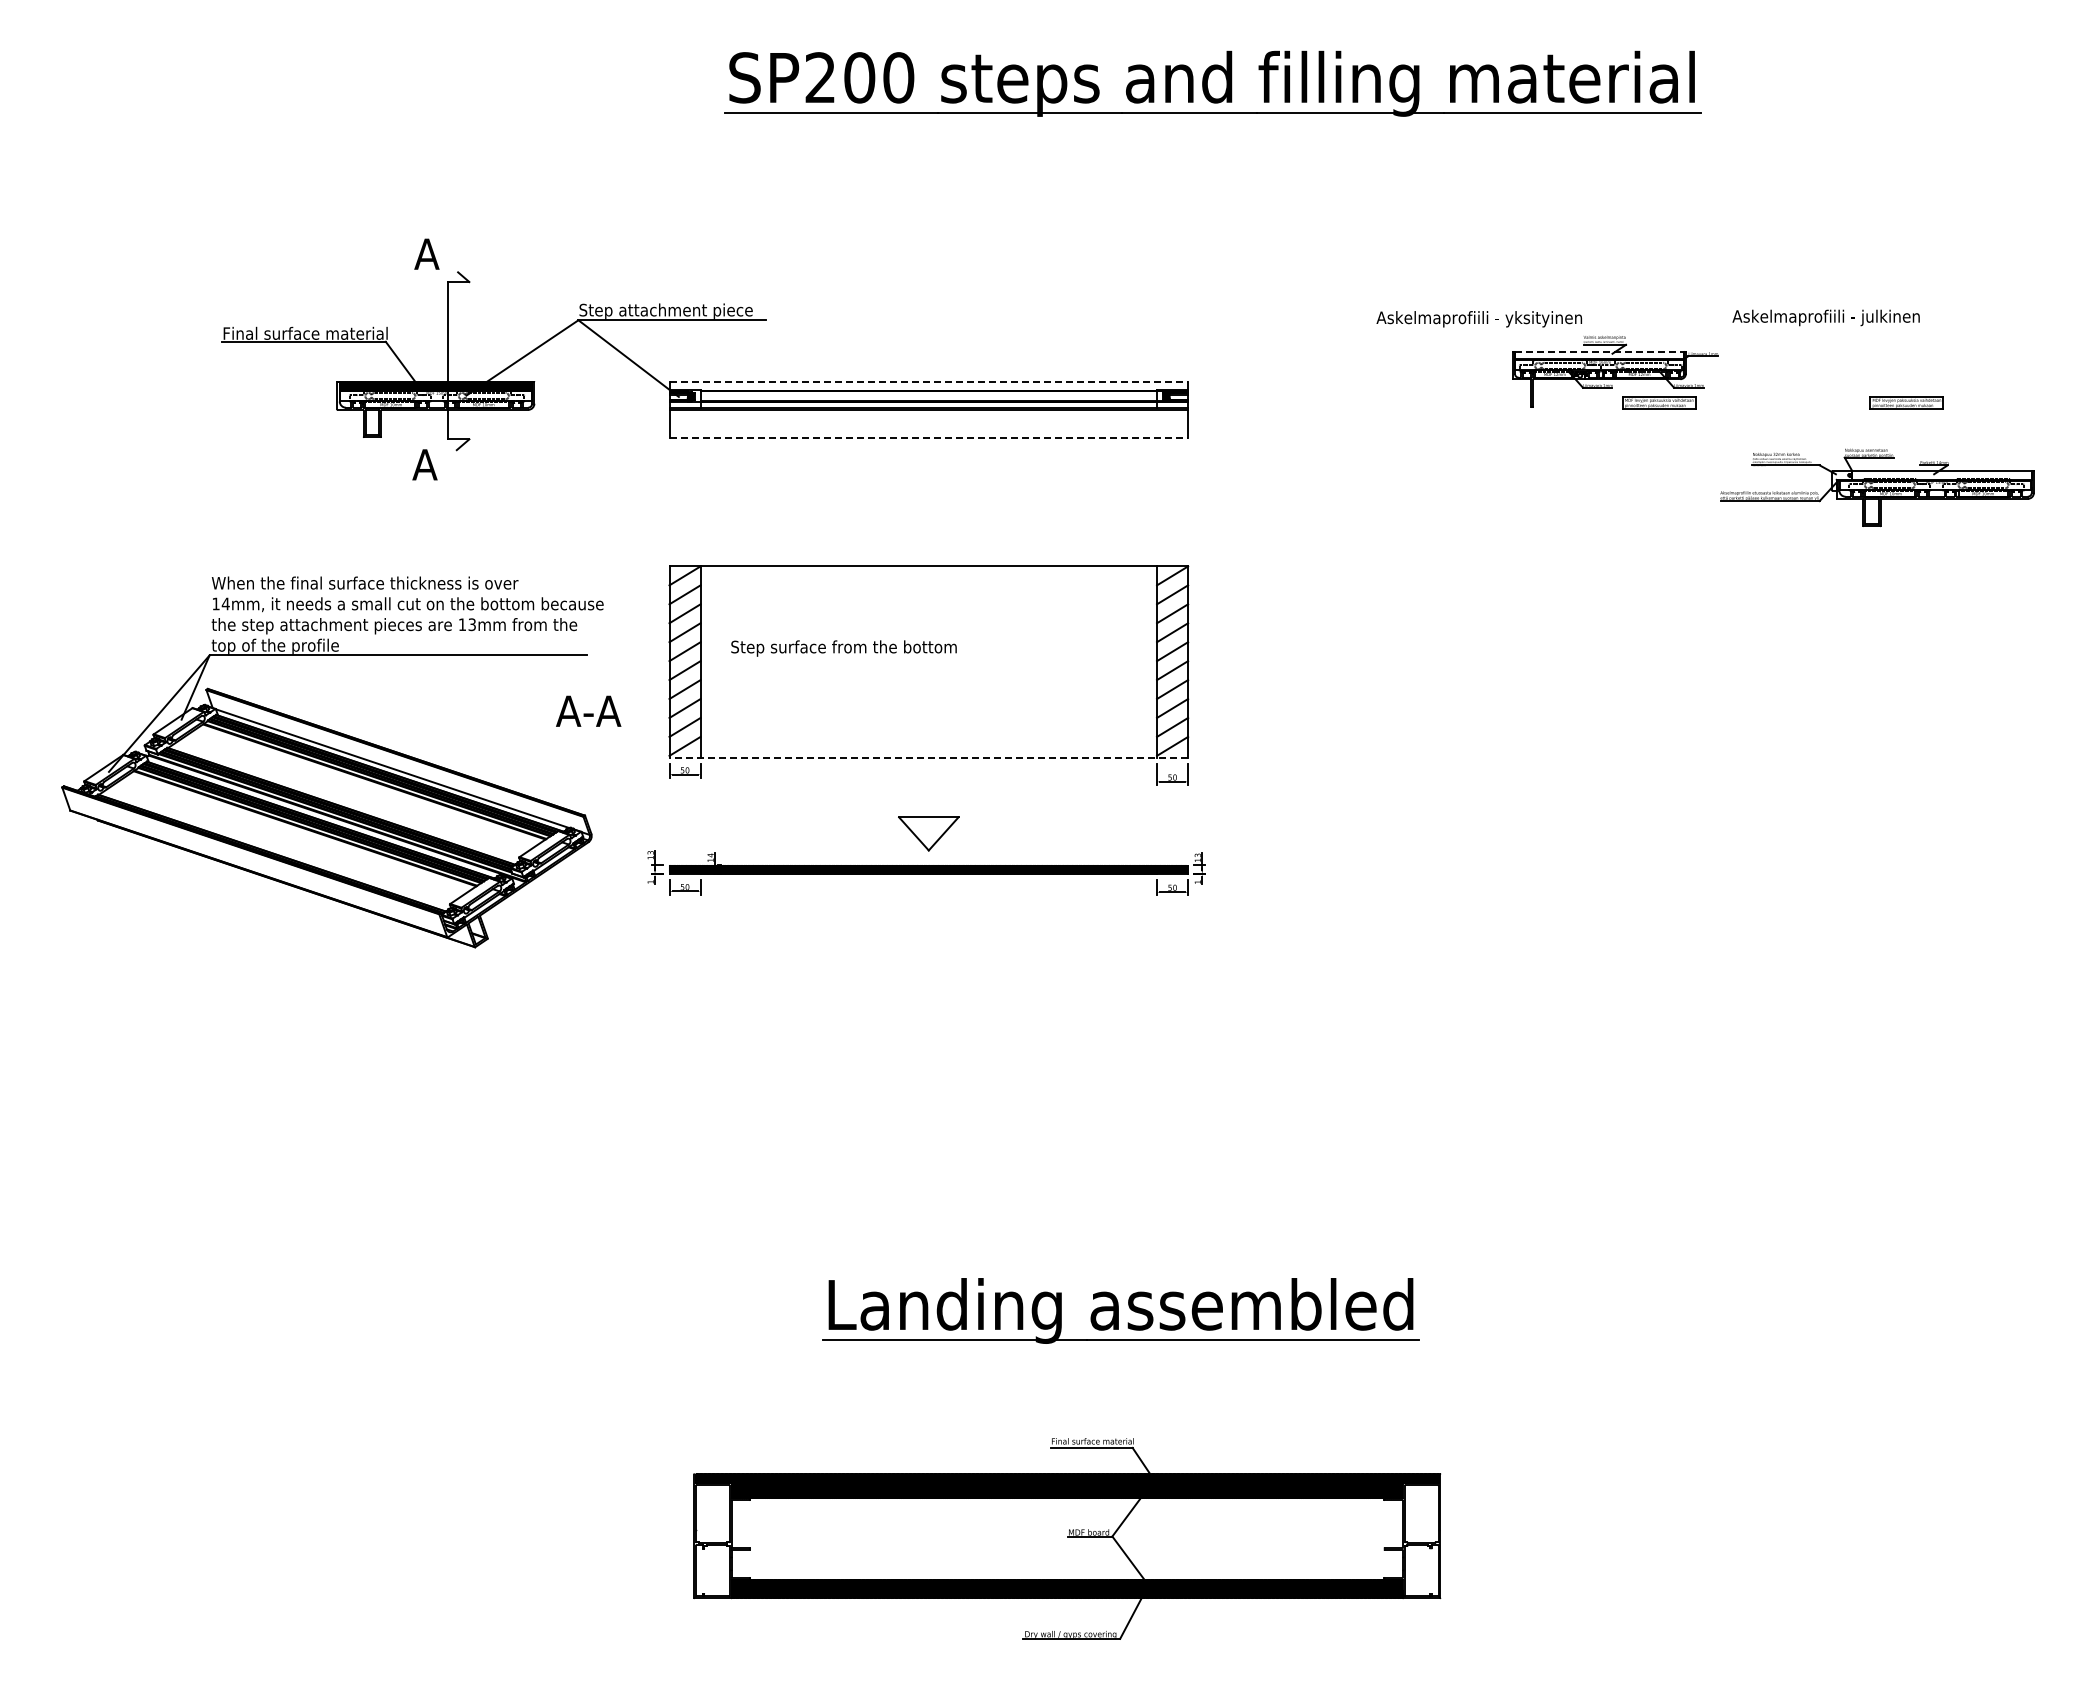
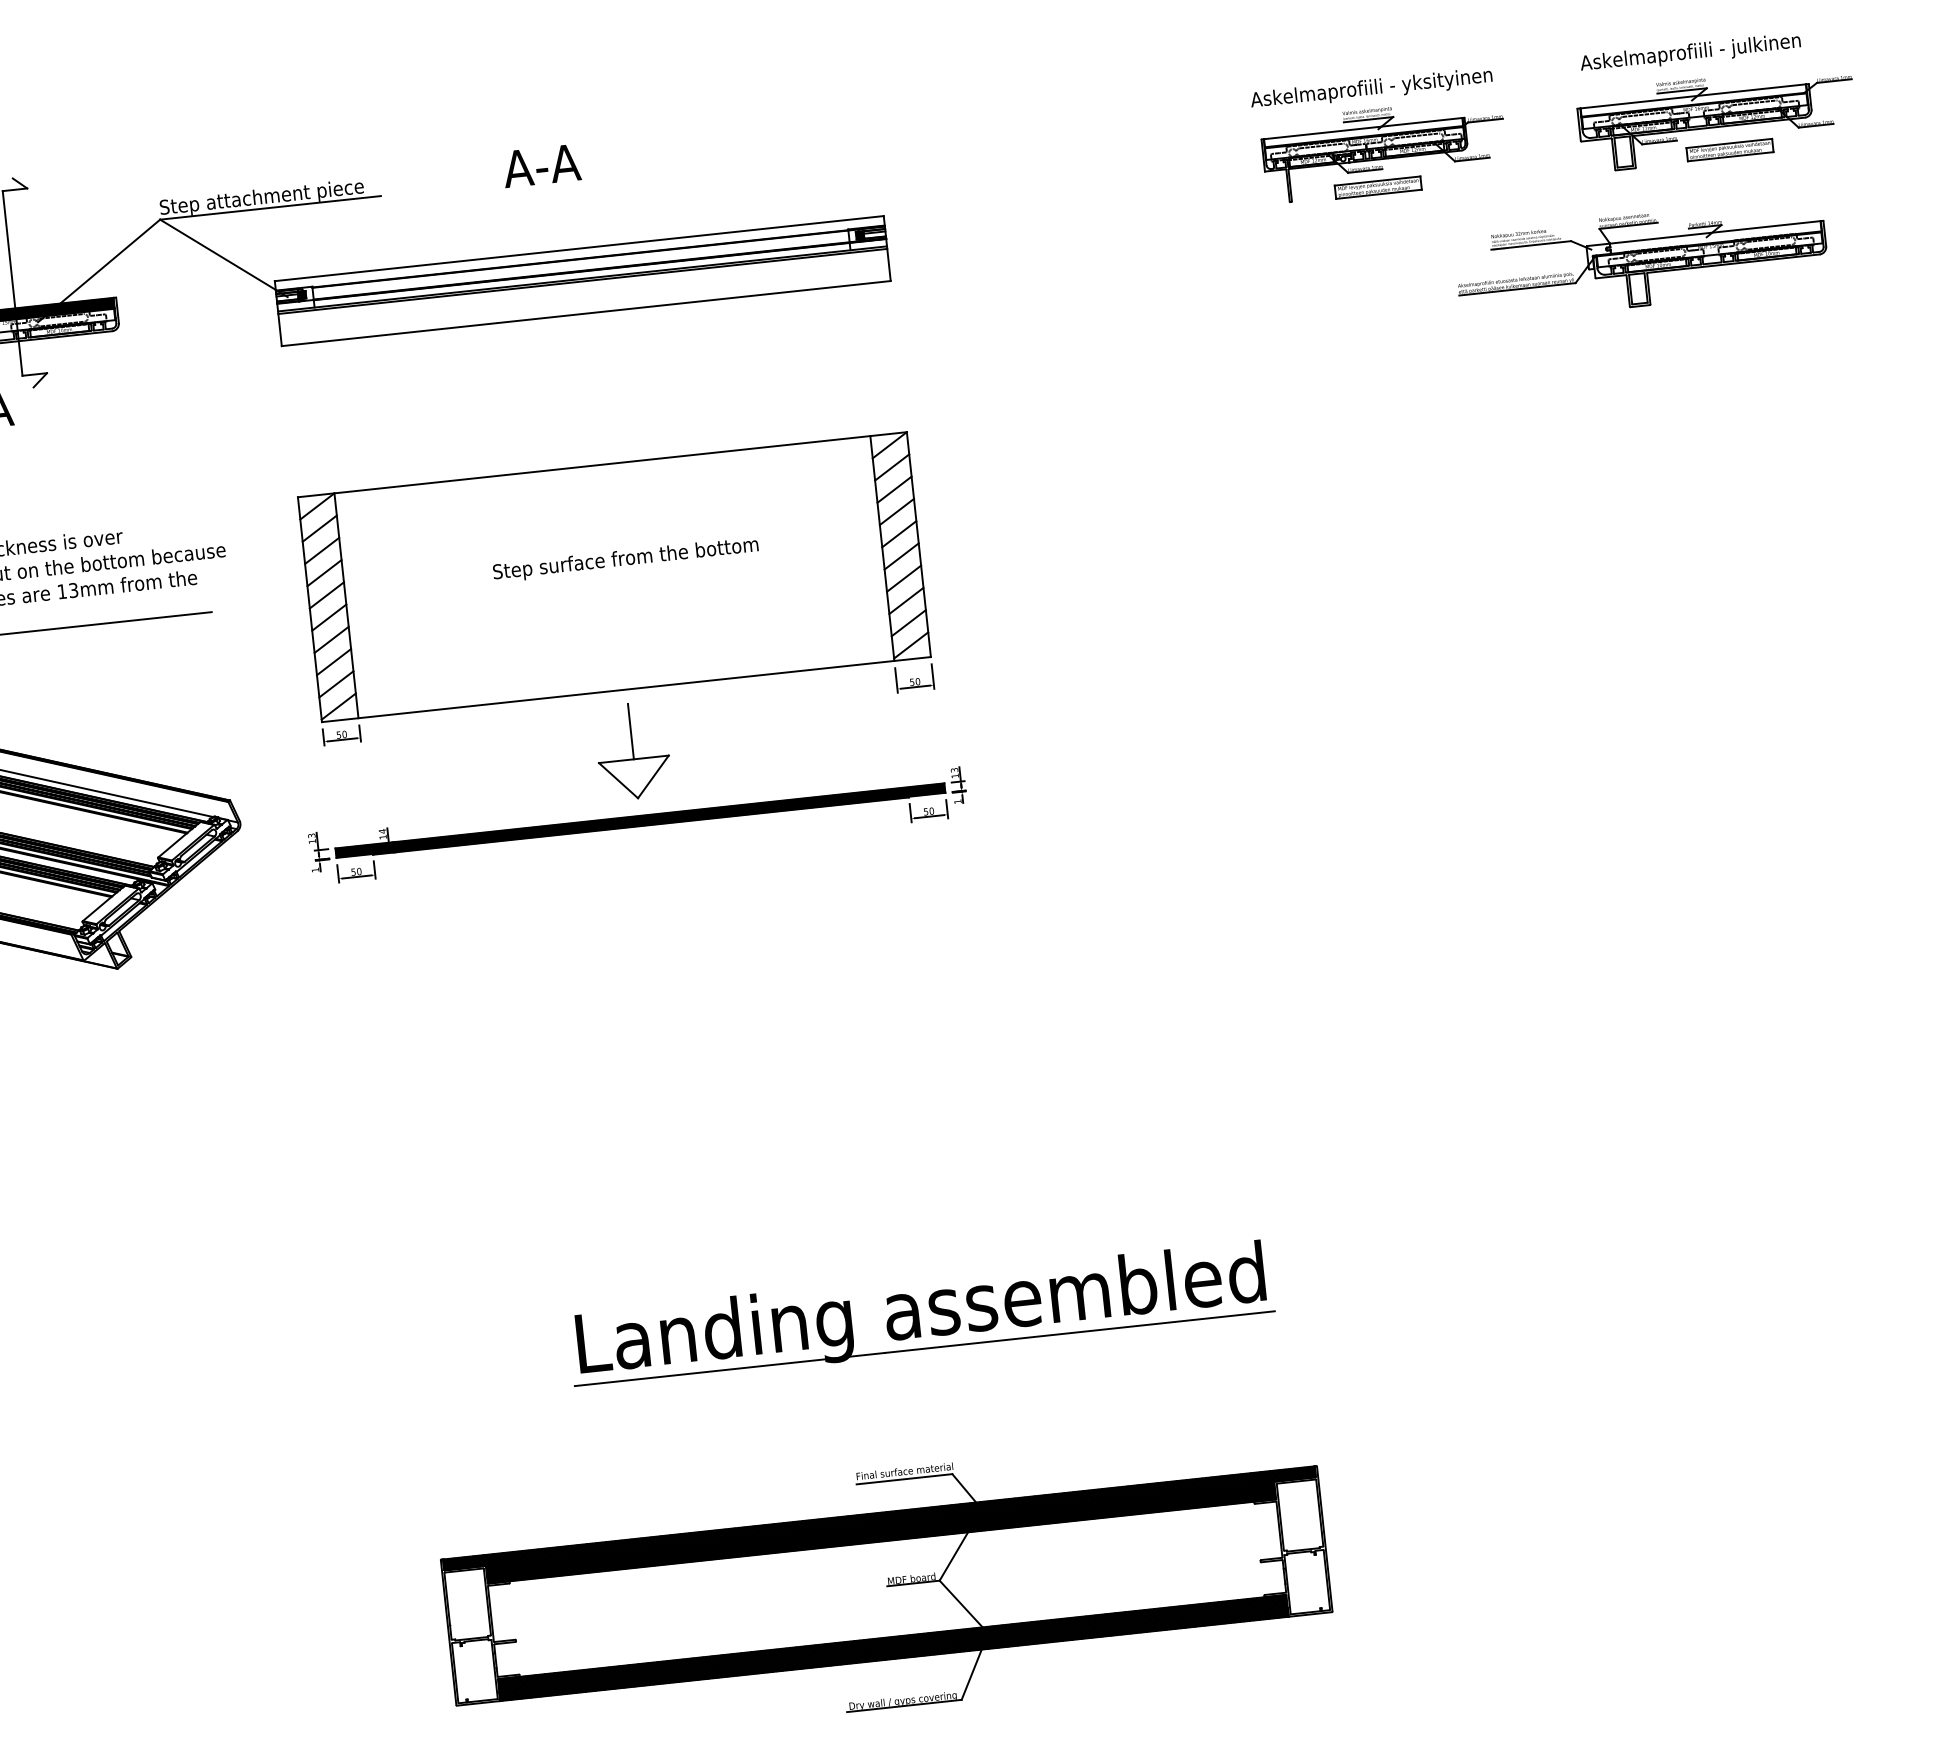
text: (1825, 317) -> (1689, 52), moved
text: (1478, 319) -> (1370, 89), moved
line: (1600, 351) -> (1364, 128), dashed -> solid
part: (1898, 375) -> (1716, 118), added
line: (929, 382) -> (580, 248), dashed -> solid
part: (1659, 402) -> (1378, 187), moved
line: (929, 437) -> (587, 313), dashed -> solid
part: (1877, 487) -> (1641, 259), moved
text: (843, 648) -> (625, 559), moved
text: (588, 710) -> (541, 164), moved
line: (928, 757) -> (626, 689), dashed -> solid
line: (928, 793) -> (630, 731), added

